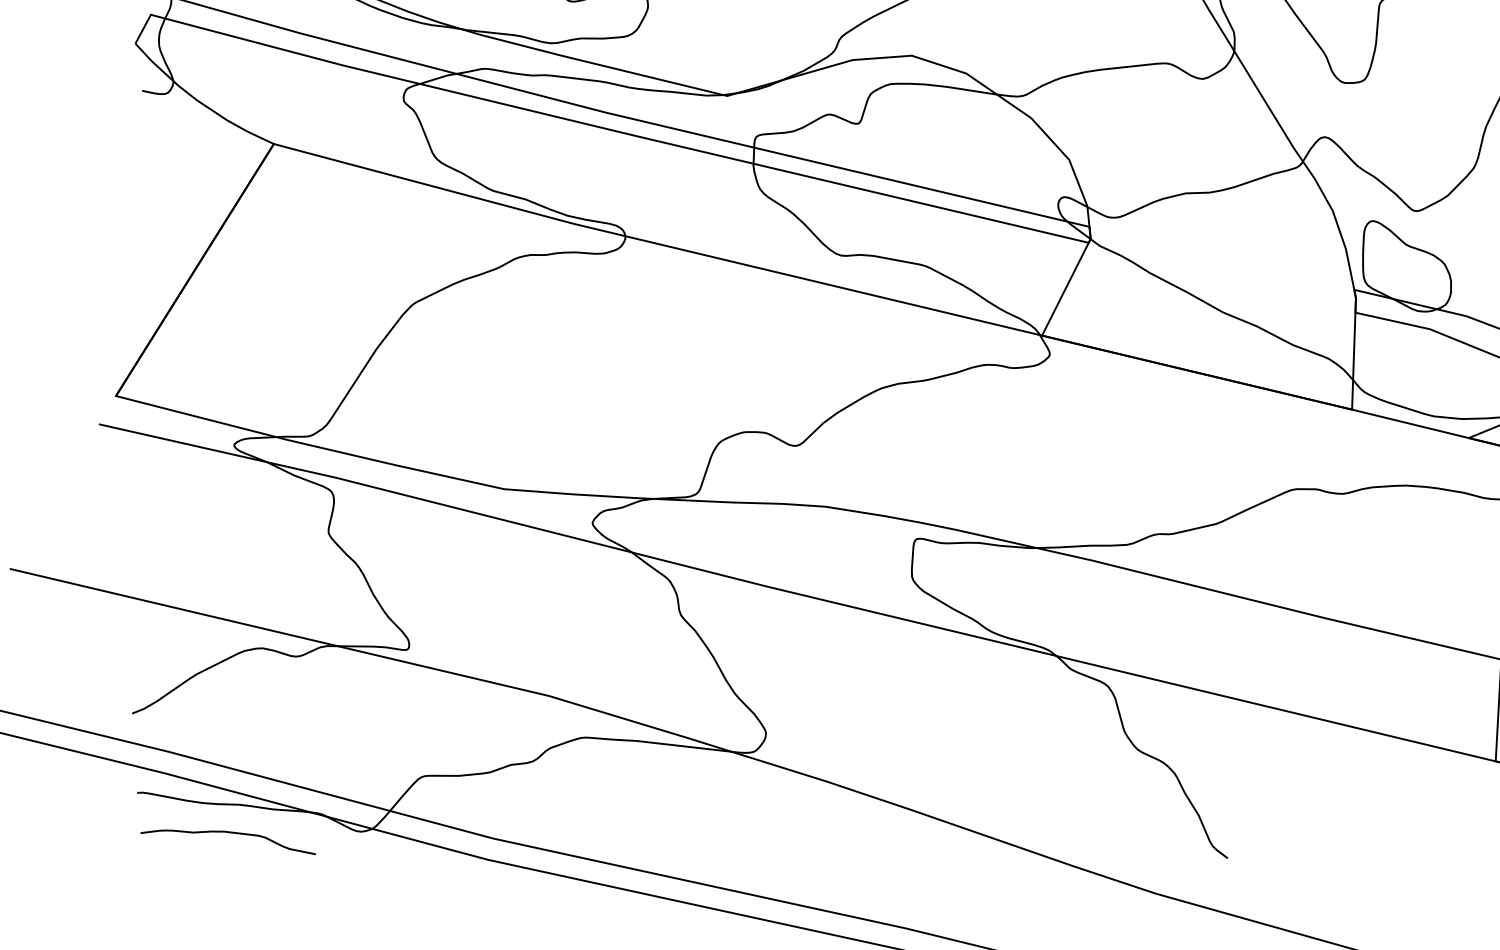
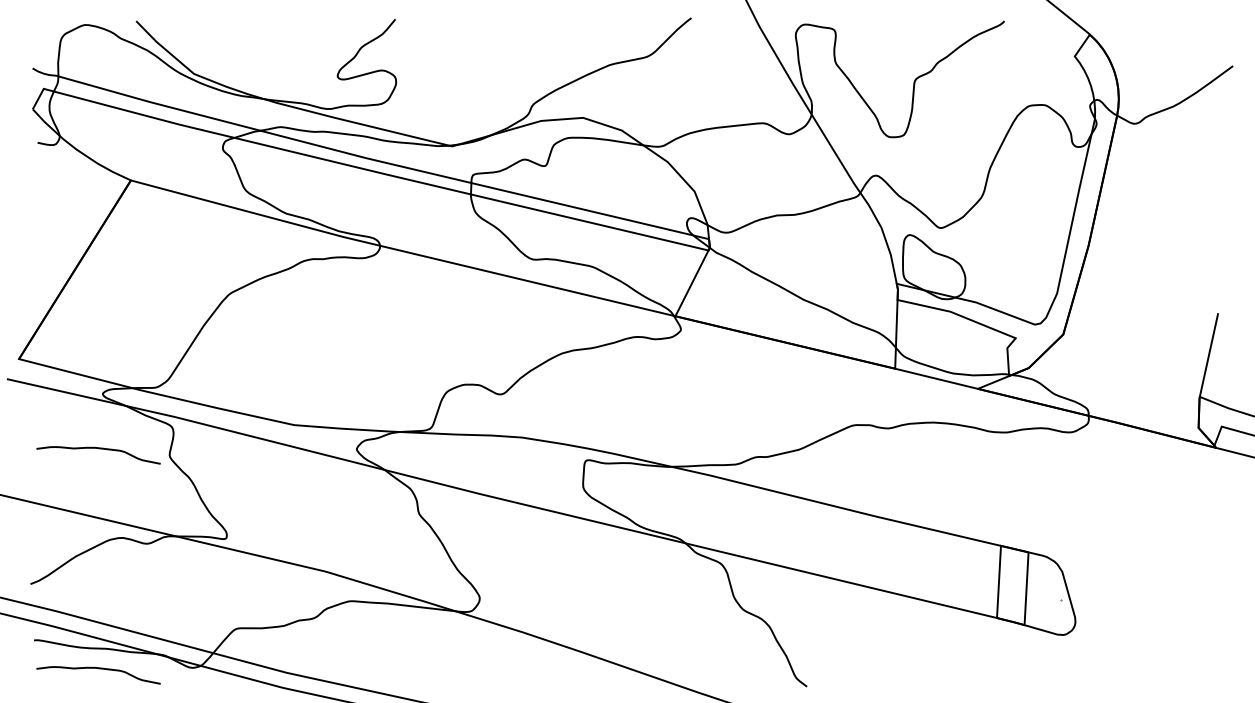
curve: (228, 523) -> (98, 449), added

